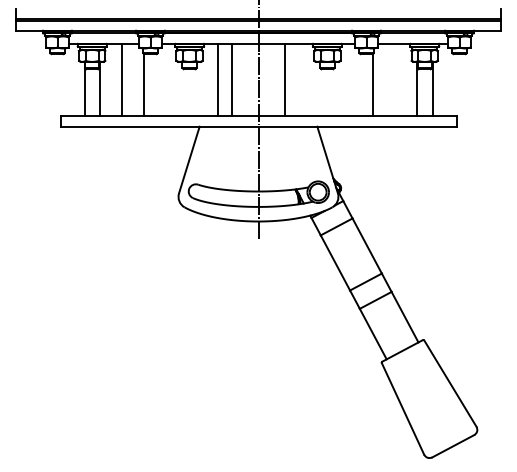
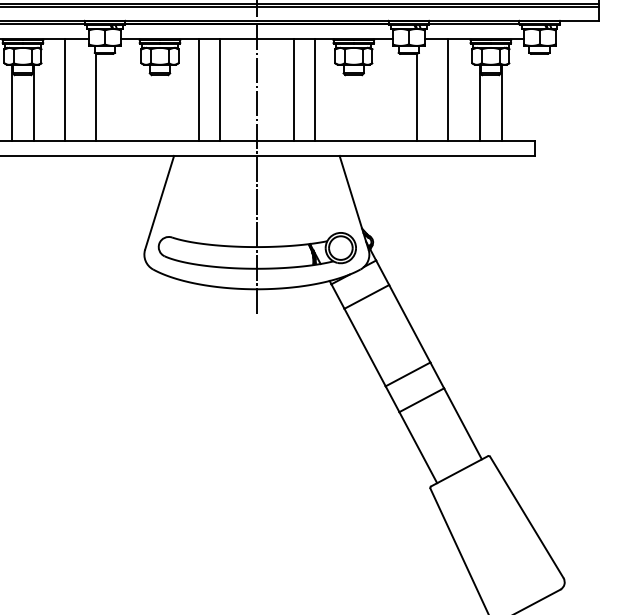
line: (300, 79) -> (315, 89), added
line: (394, 79) -> (448, 89), added

